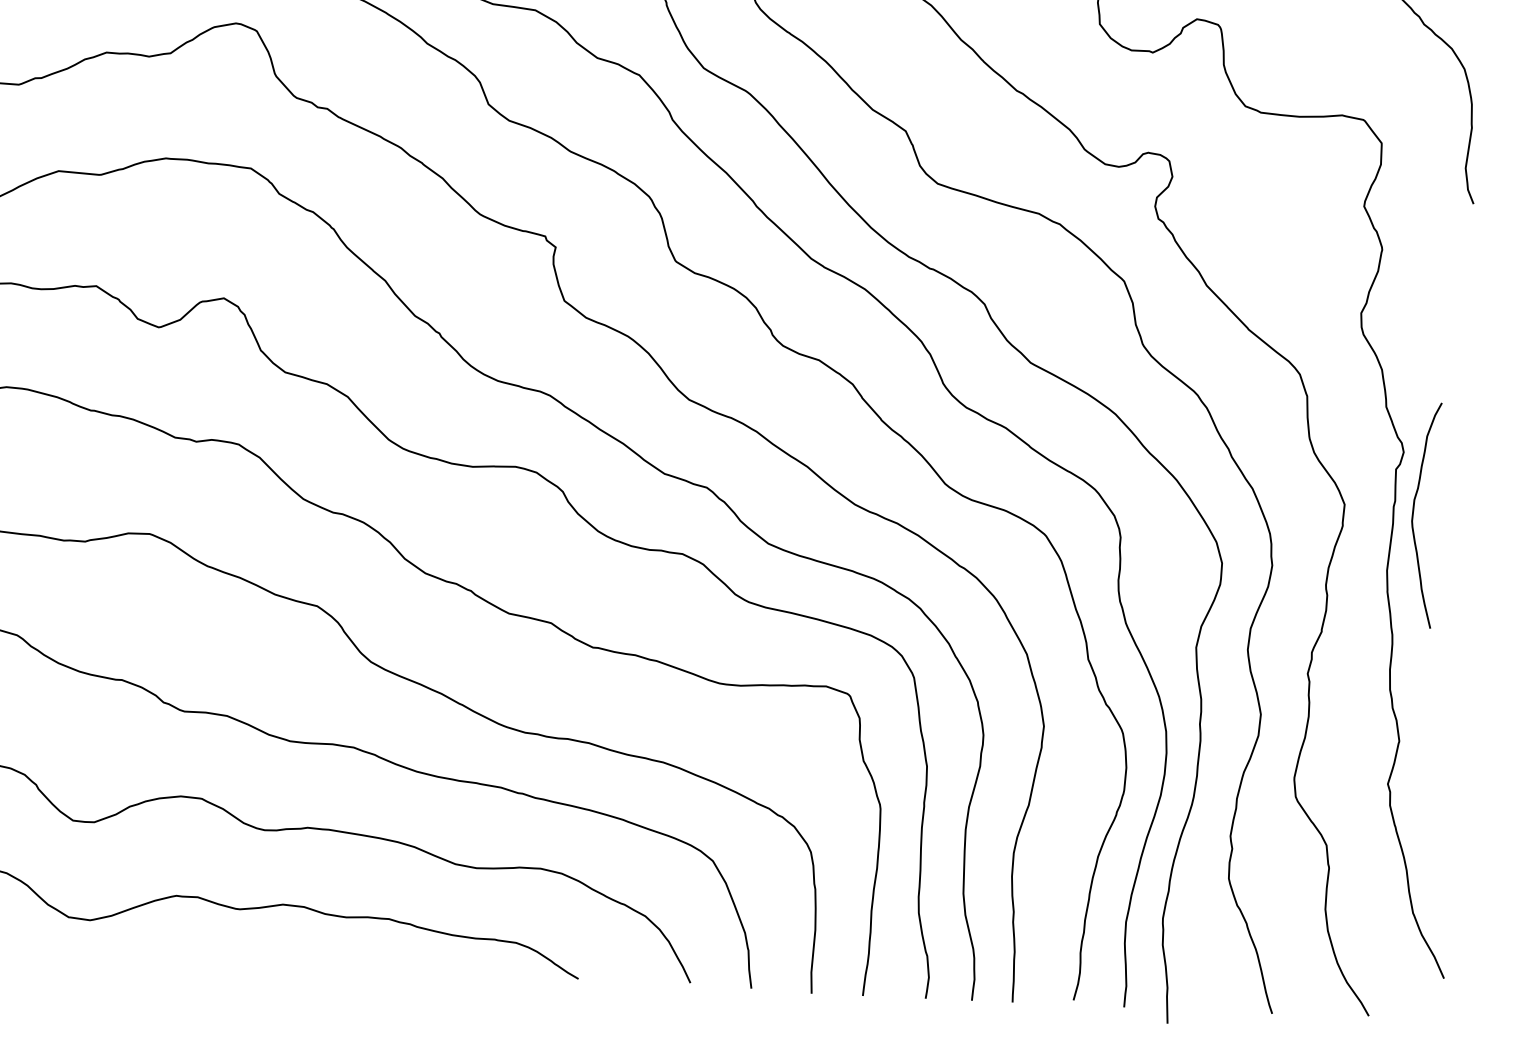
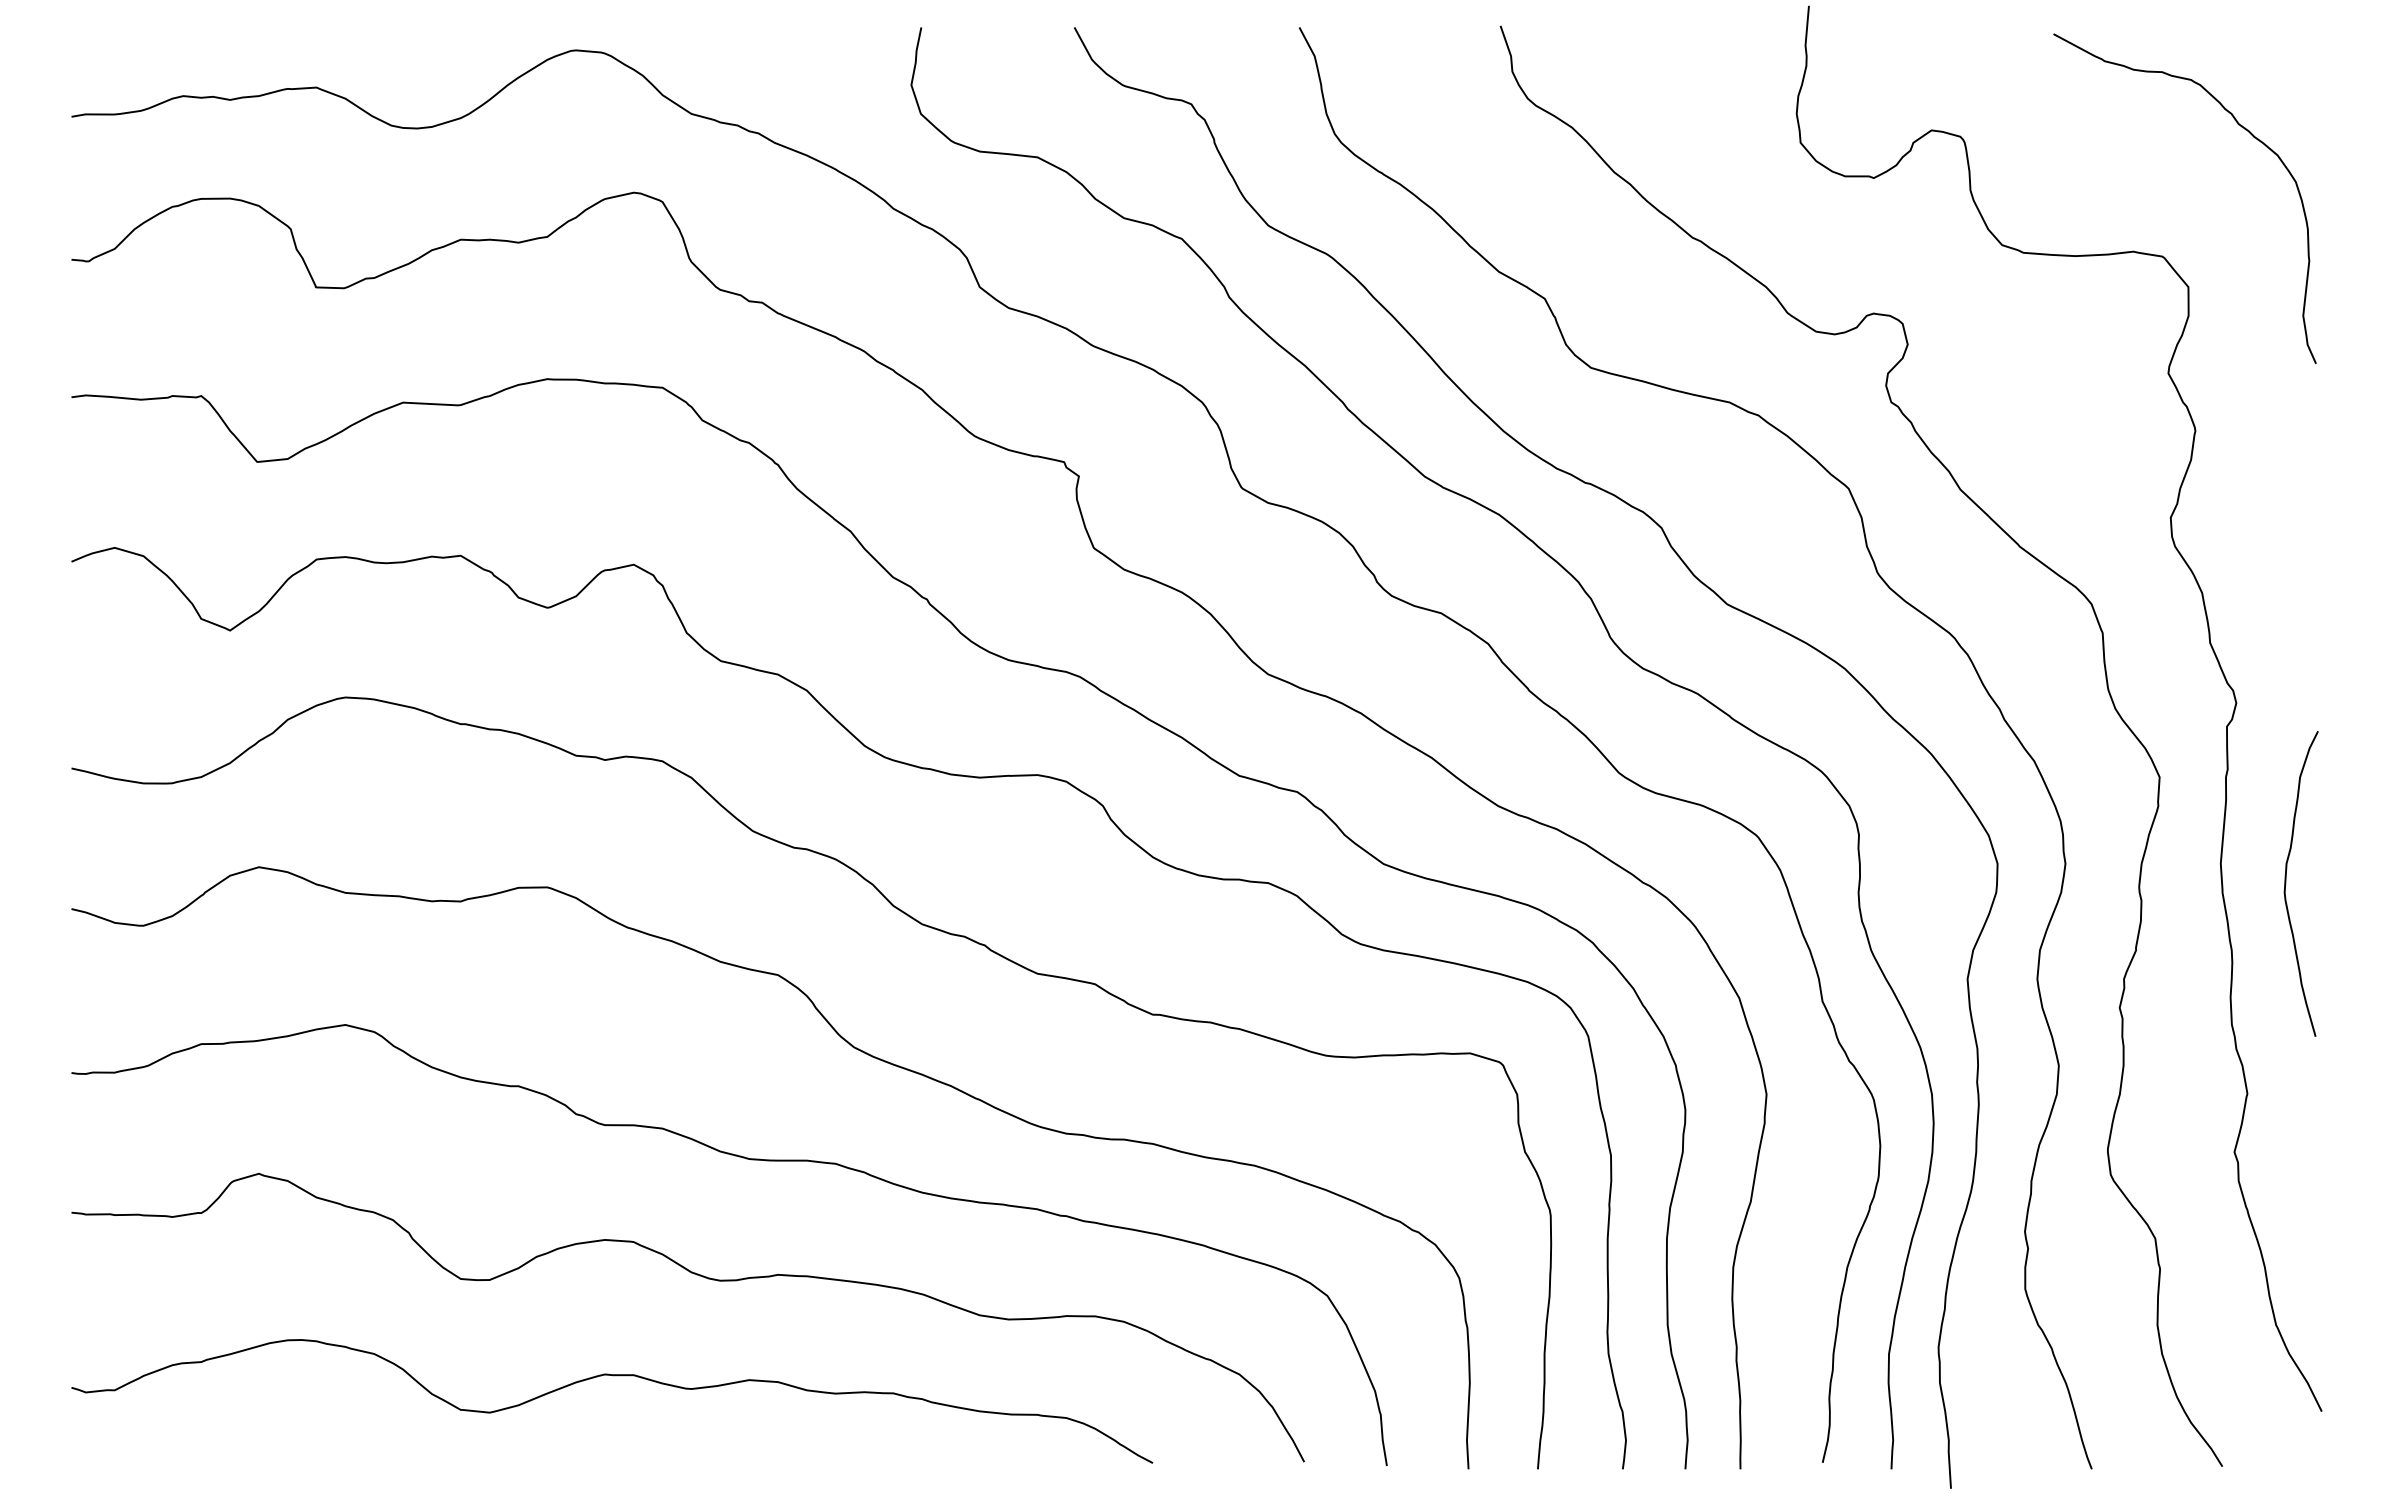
curve: (1413, 514) -> (2286, 883), moved

